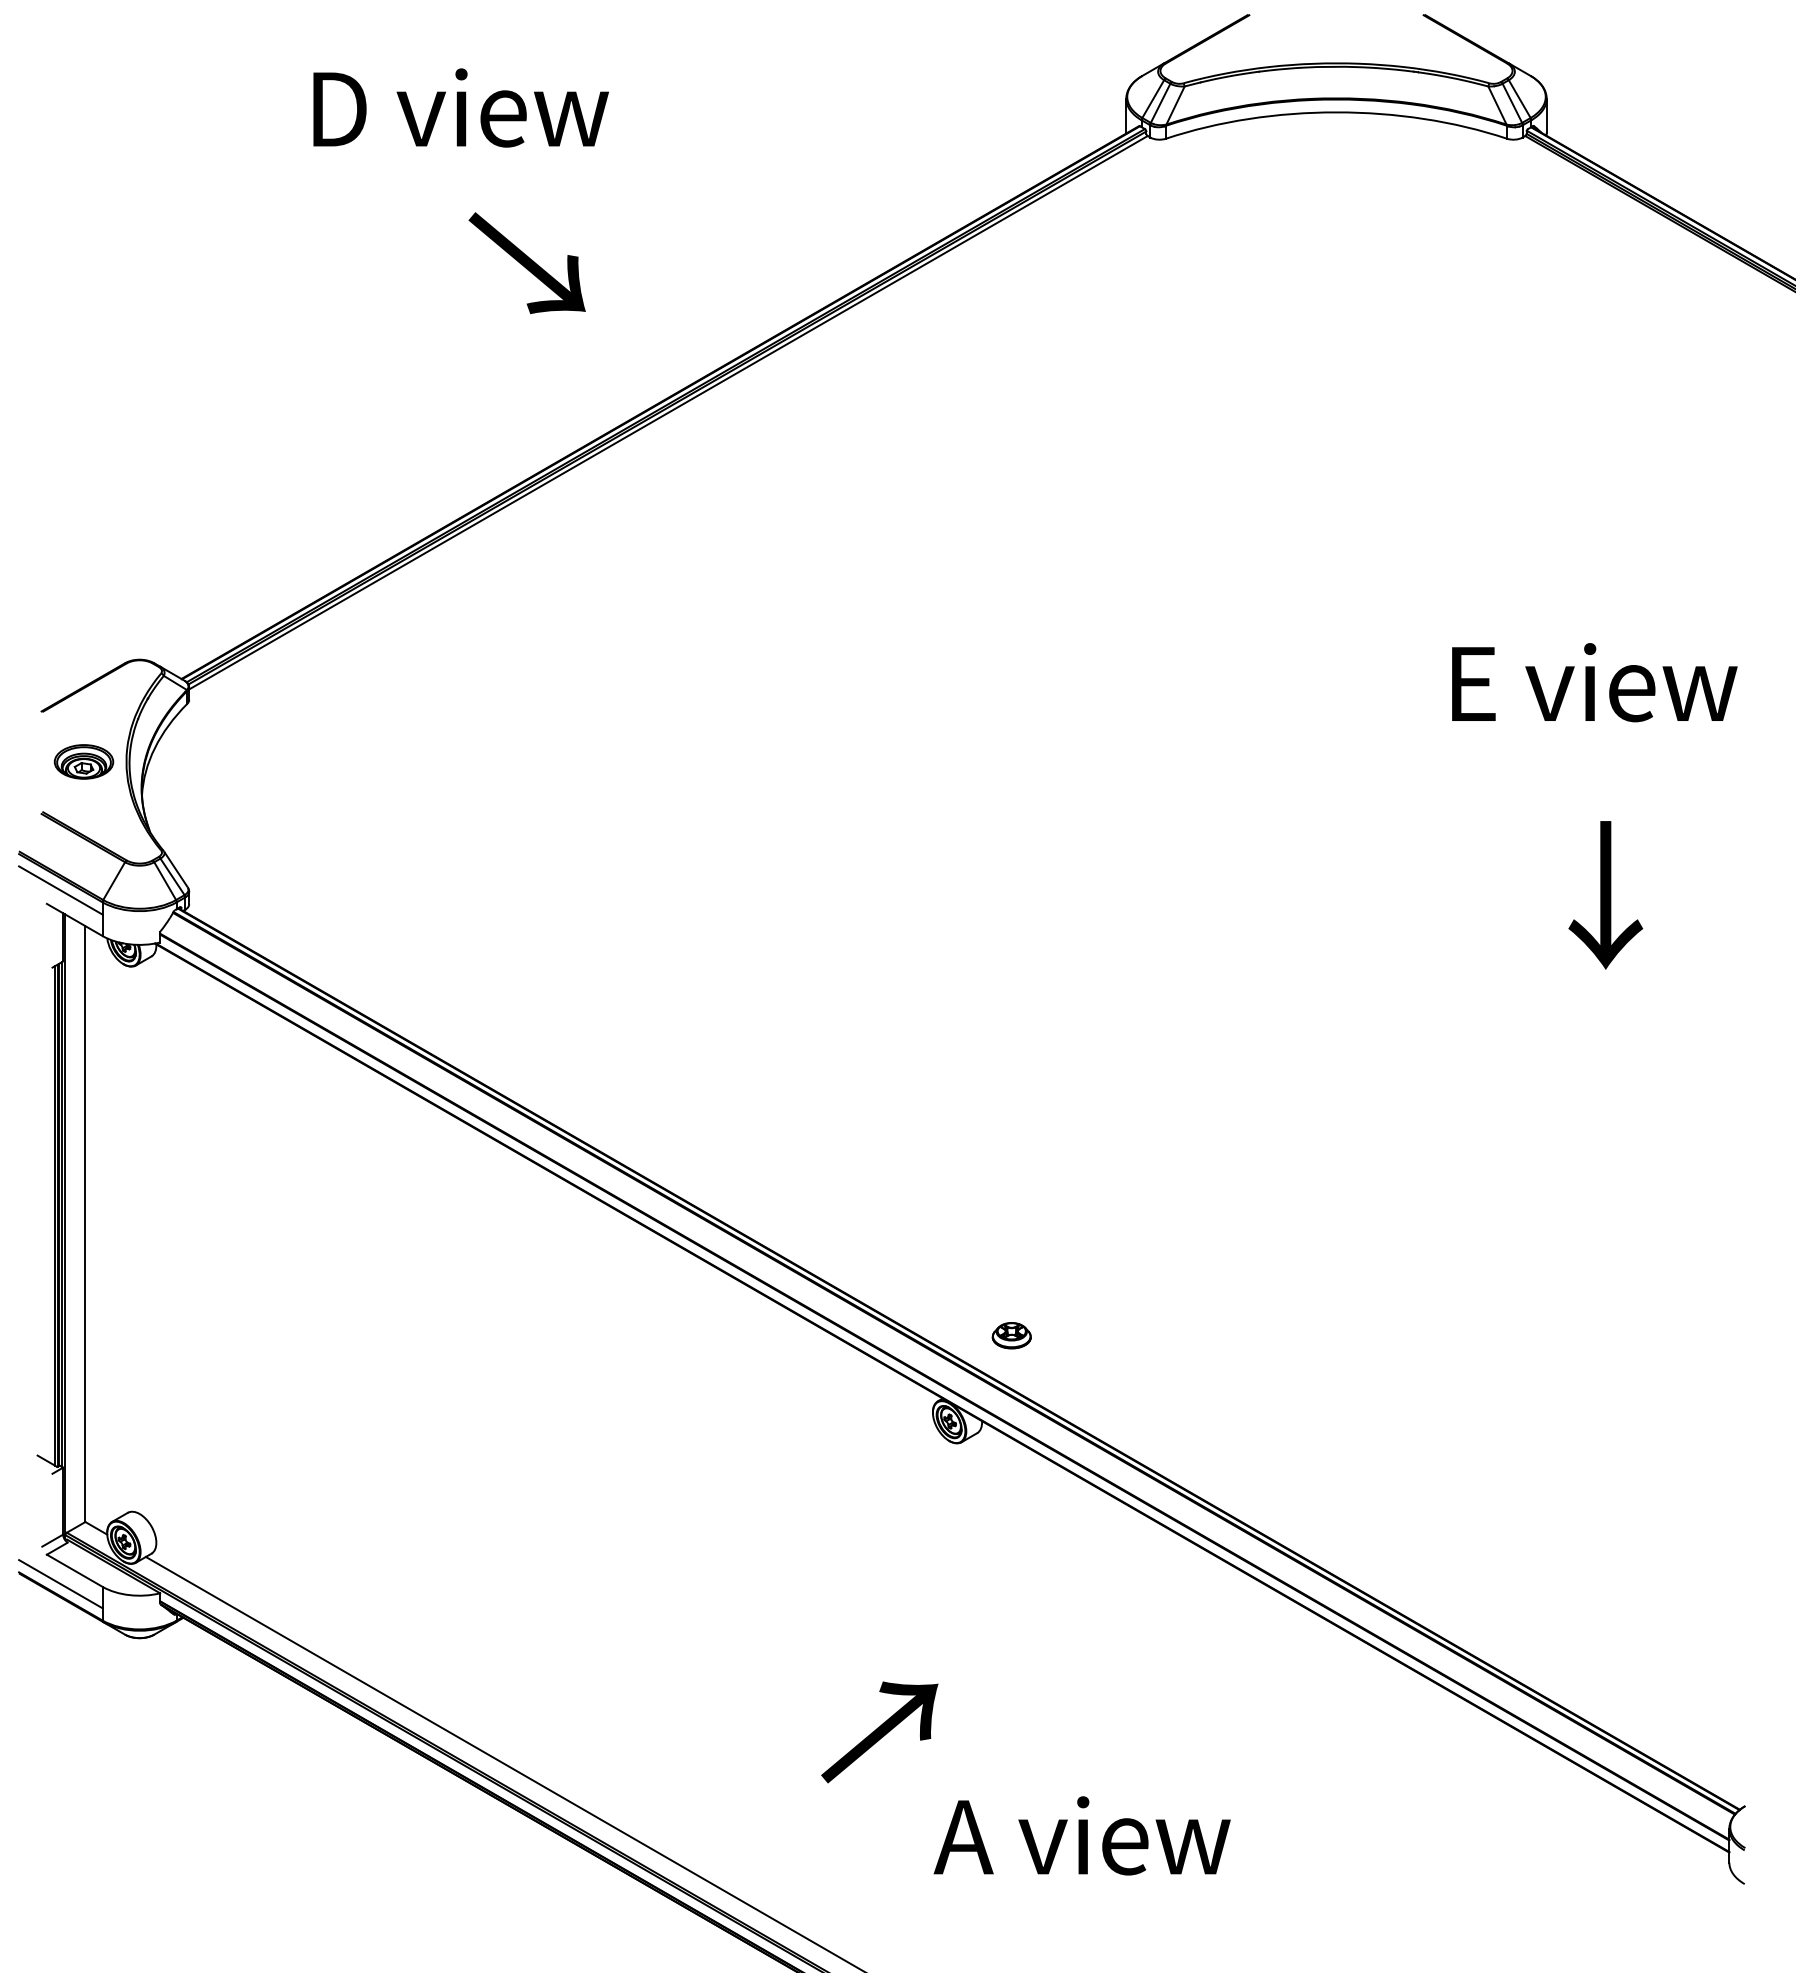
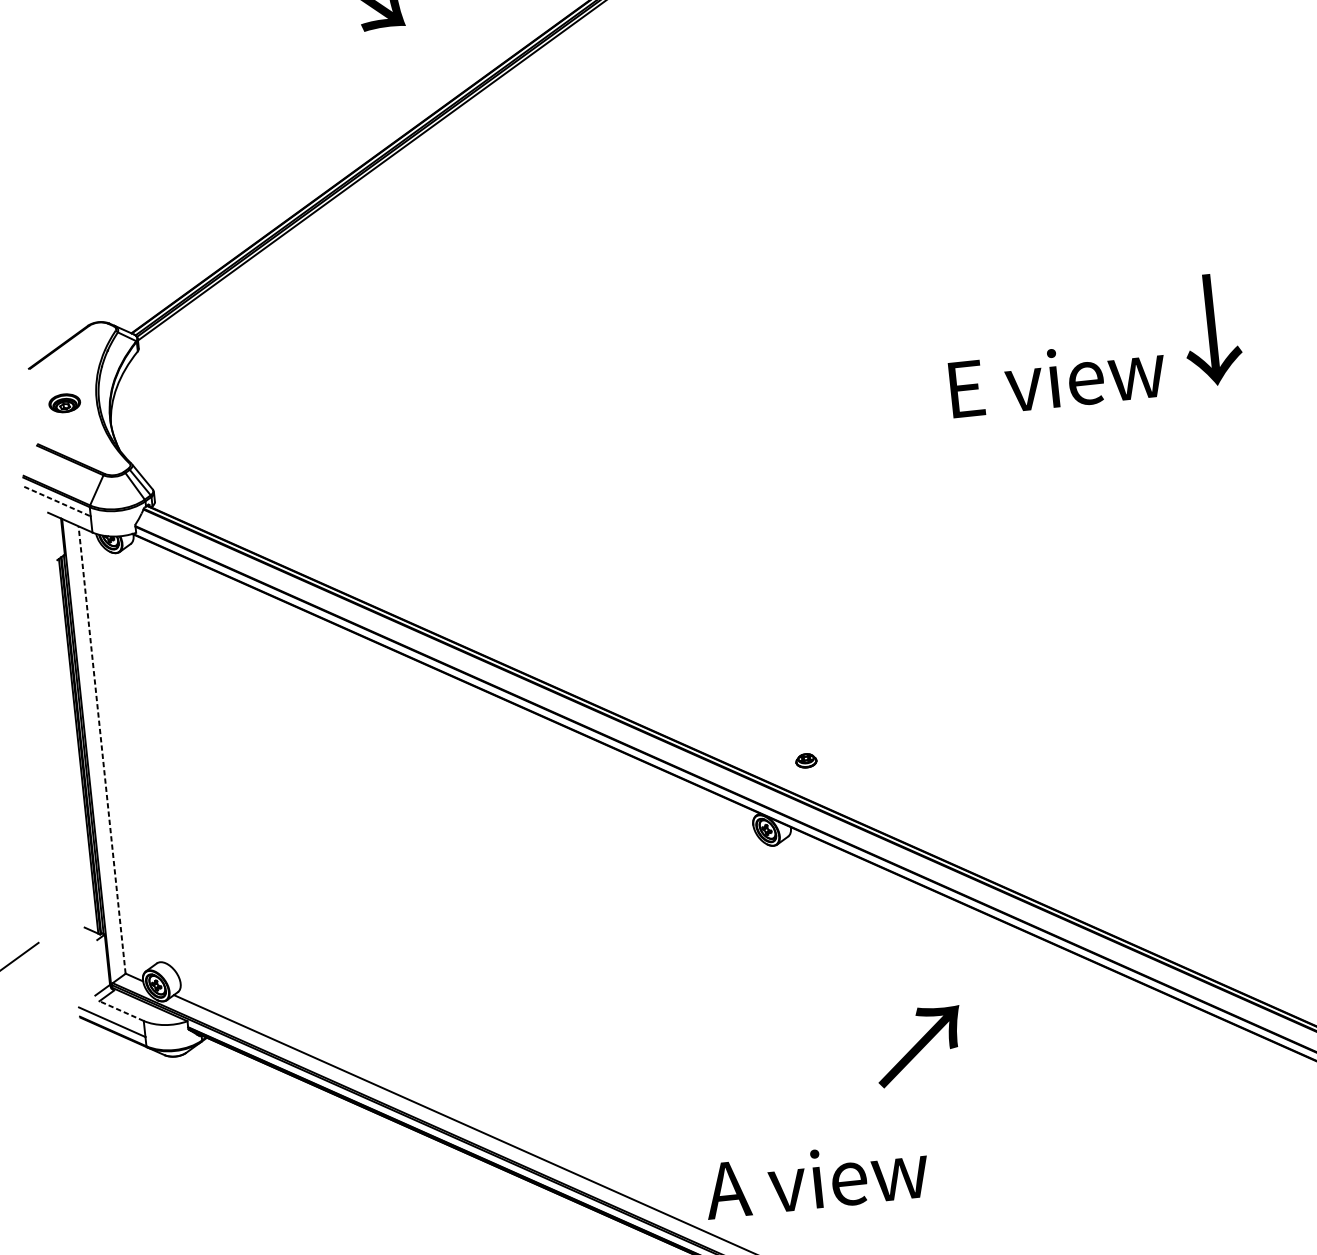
text: (1594, 682) -> (1057, 378), moved
part: (83, 761) -> (64, 402), size x0.7
line: (61, 890) -> (58, 501), solid -> dashed
text: (1605, 895) -> (1211, 330), moved
line: (85, 1223) -> (102, 749), solid -> dashed
part: (1011, 1335) -> (806, 760), size x0.7
line: (74, 1570) -> (121, 1010), solid -> dashed
text: (879, 1732) -> (918, 1046), moved
text: (1081, 1835) -> (816, 1179), moved

